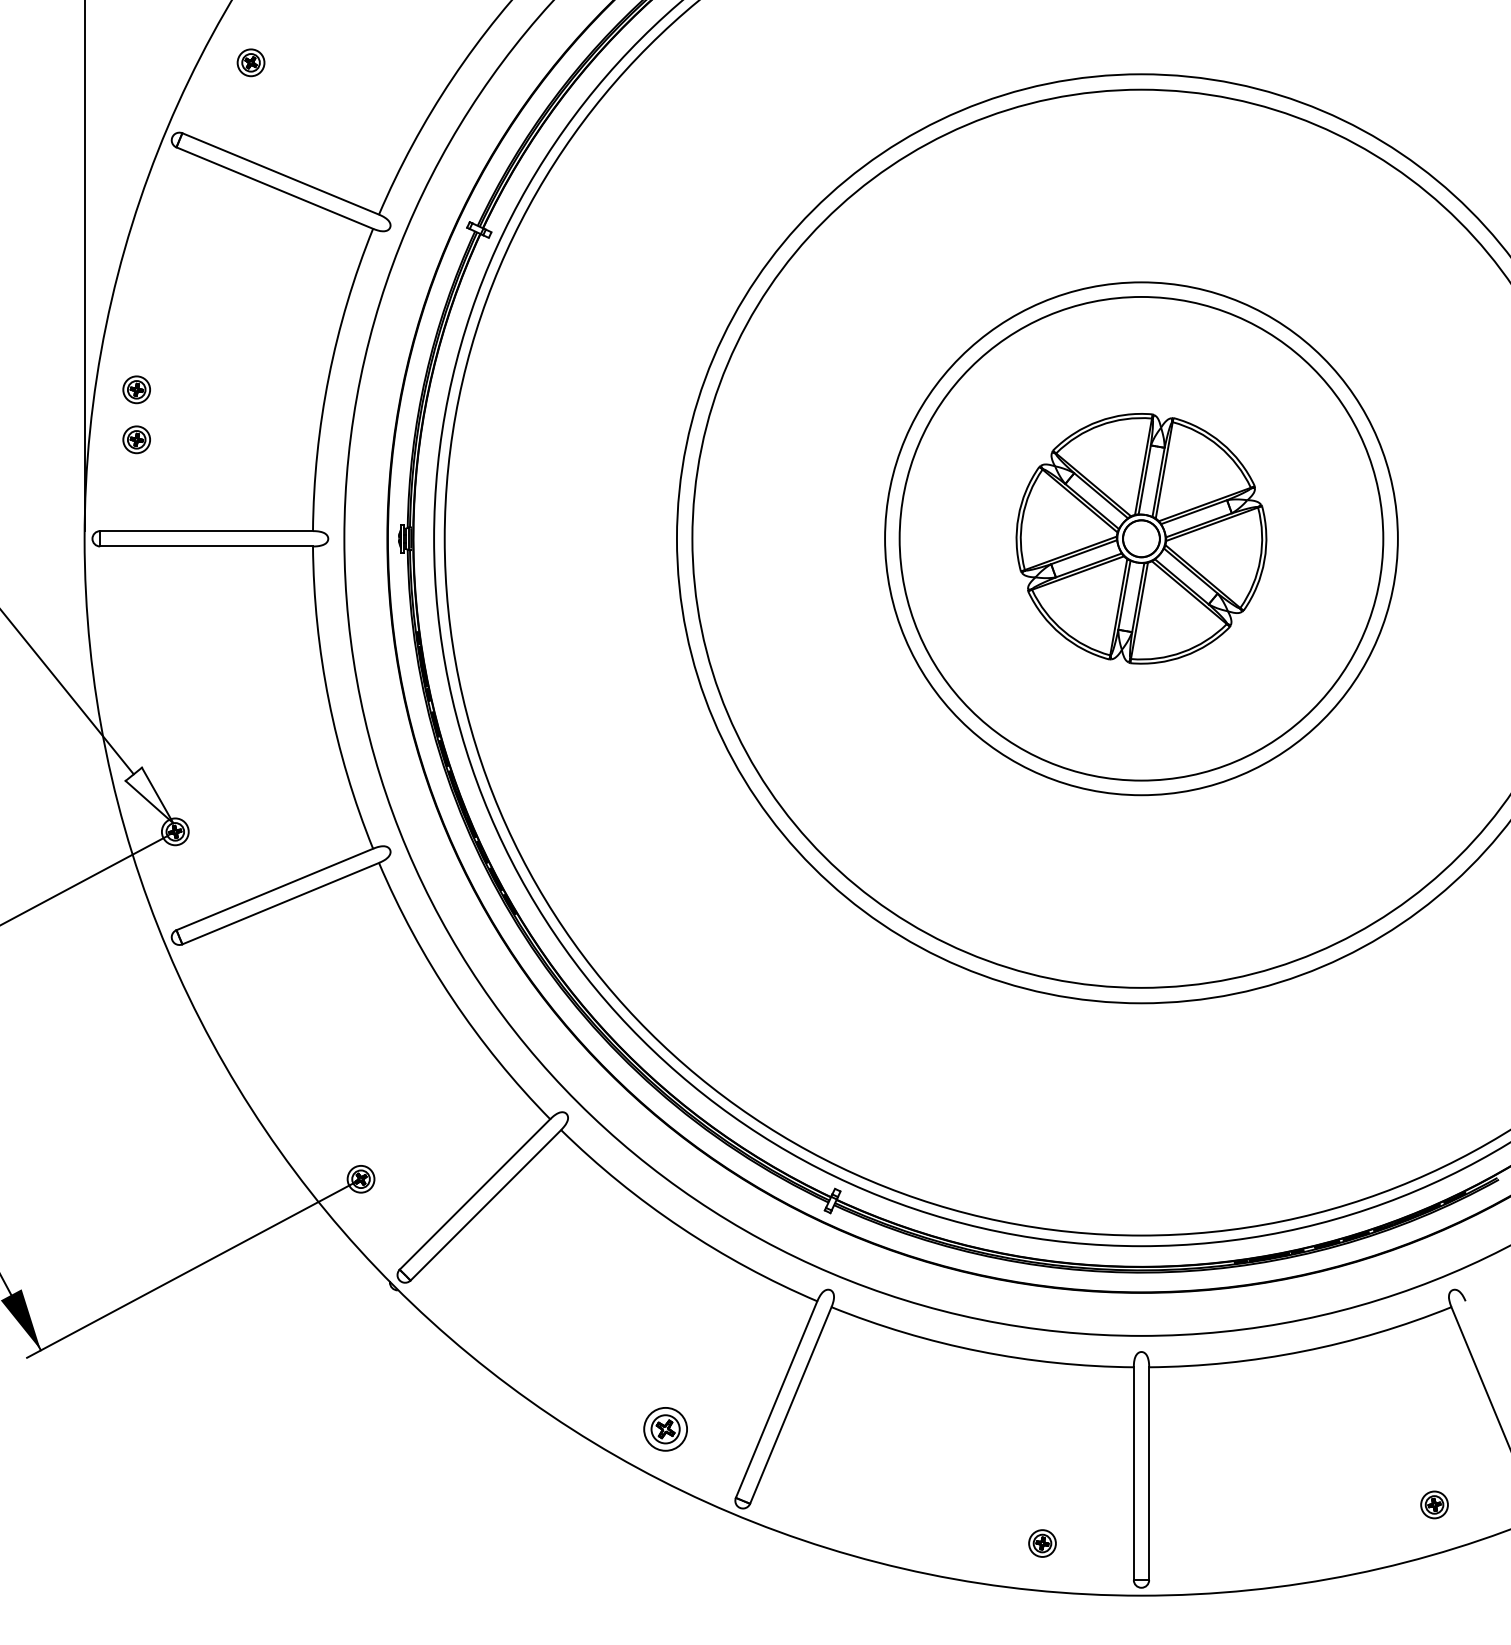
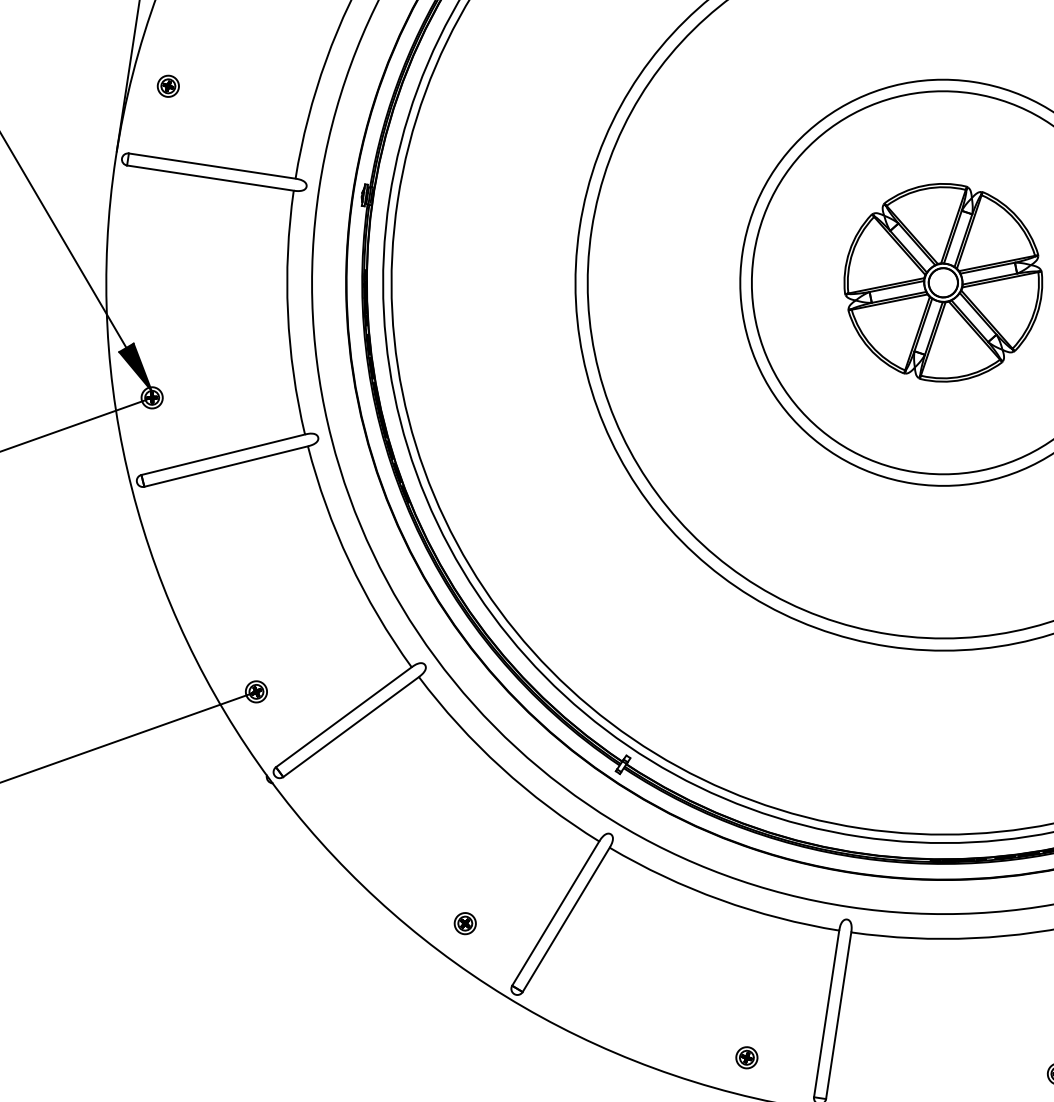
part: (136, 389) -> (174, 46), removed
fill: (149, 795) -> (136, 366), added
part: (665, 1428) -> (465, 923), size x0.62

